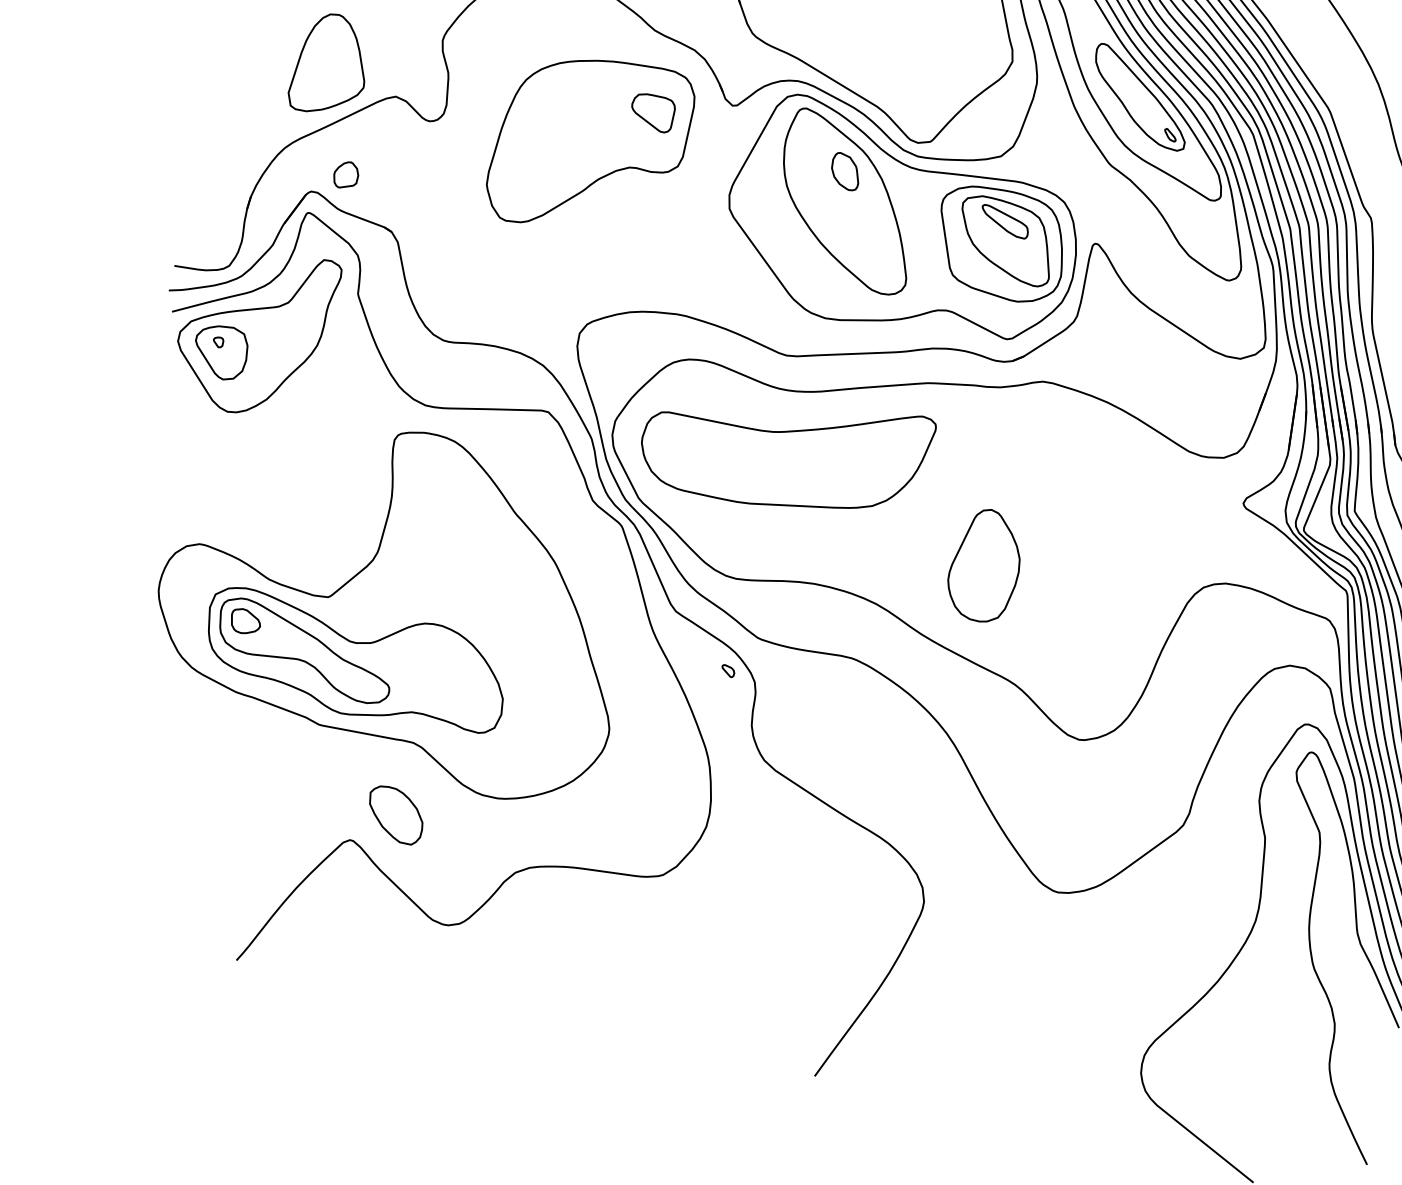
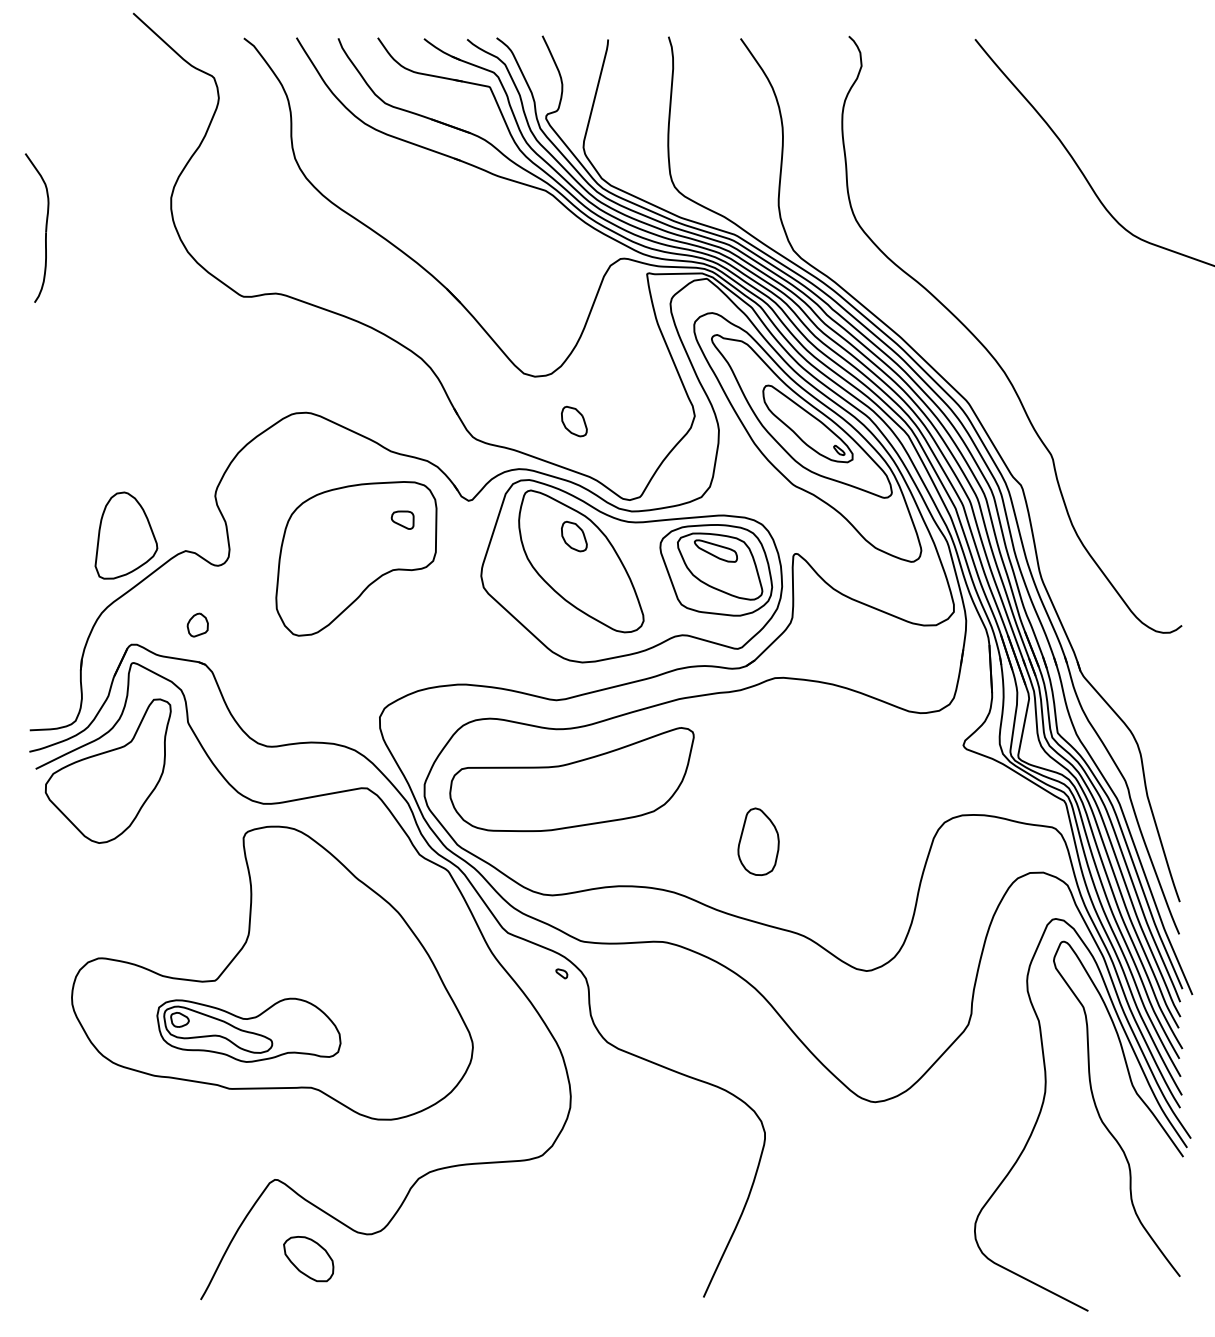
part: (872, 39) -> (574, 421), added
part: (652, 111) -> (402, 519), size x0.6
part: (346, 174) -> (197, 624), moved
part: (219, 352) -> (82, 794), removed
part: (985, 565) -> (758, 841), size x0.7
part: (354, 662) -> (248, 1030), size x0.7
part: (395, 815) -> (308, 1259), moved

